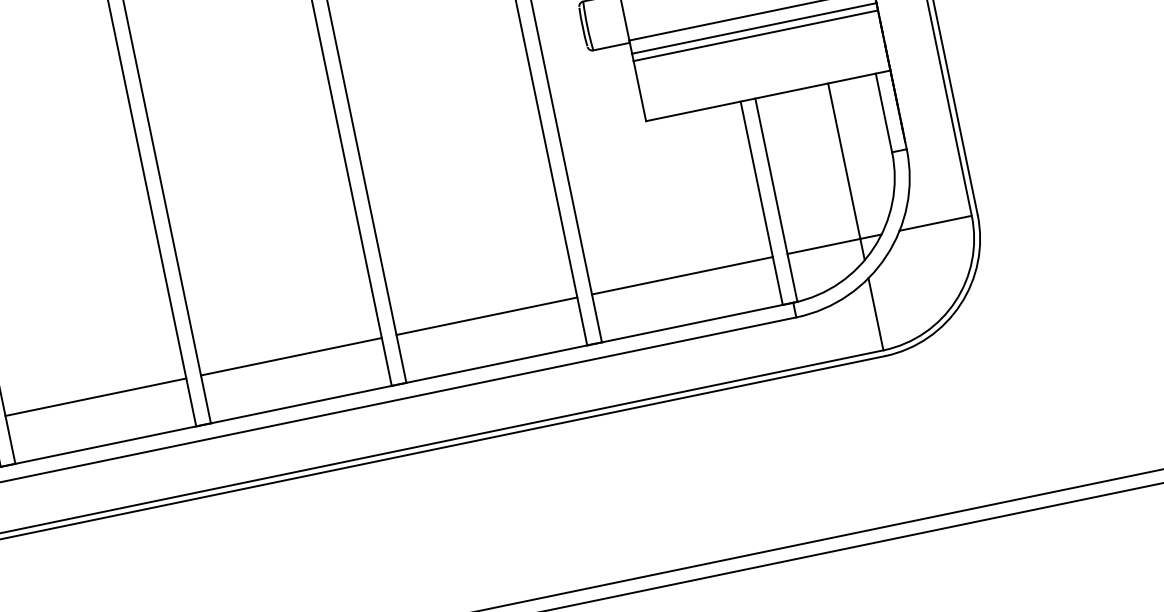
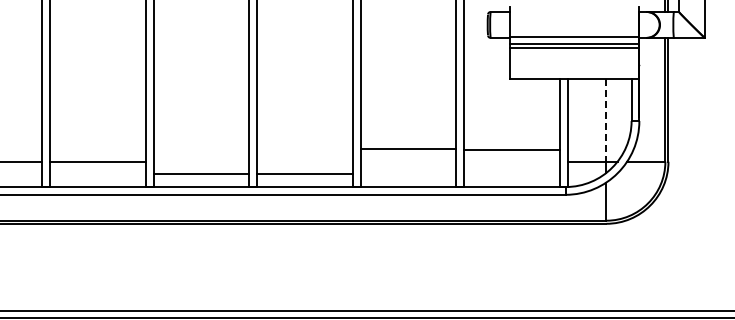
line: (844, 162) -> (606, 121), solid -> dashed
line: (683, 275) -> (512, 149), moved
line: (486, 315) -> (408, 148), moved
line: (290, 356) -> (304, 173), moved
line: (95, 396) -> (201, 173), moved

